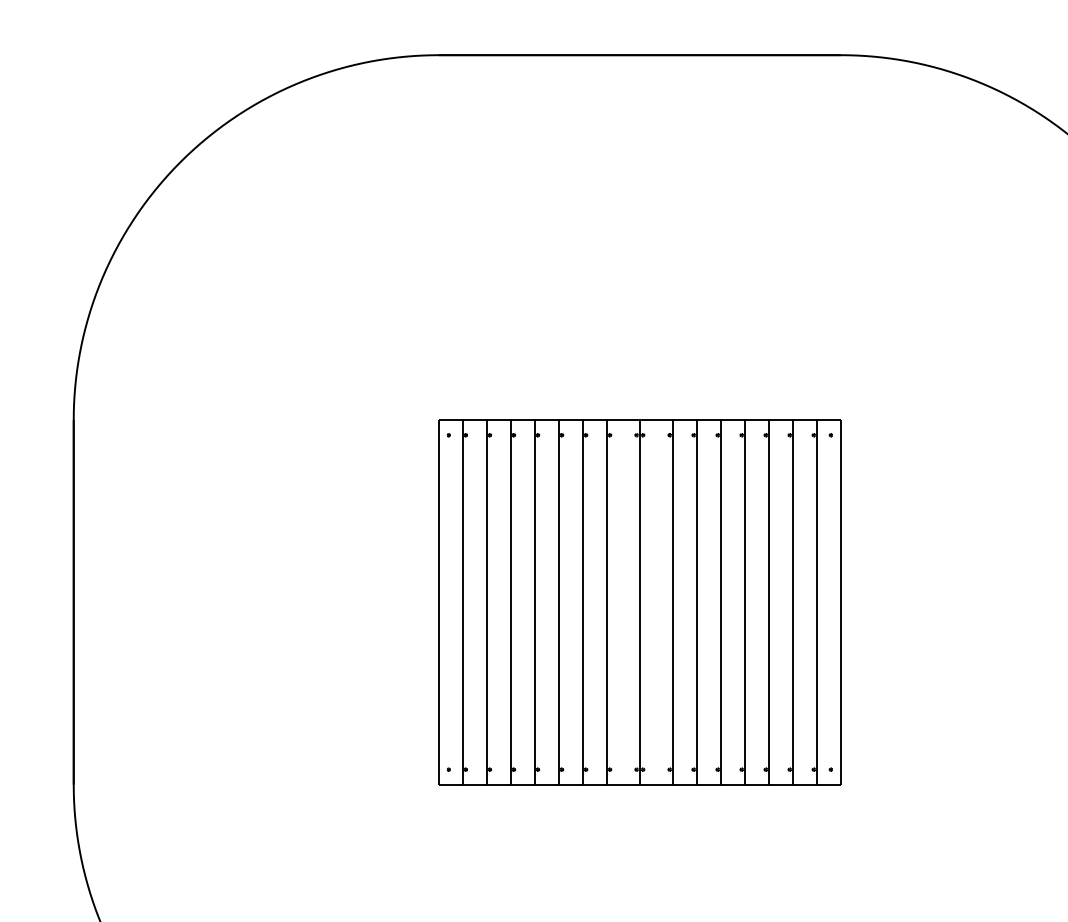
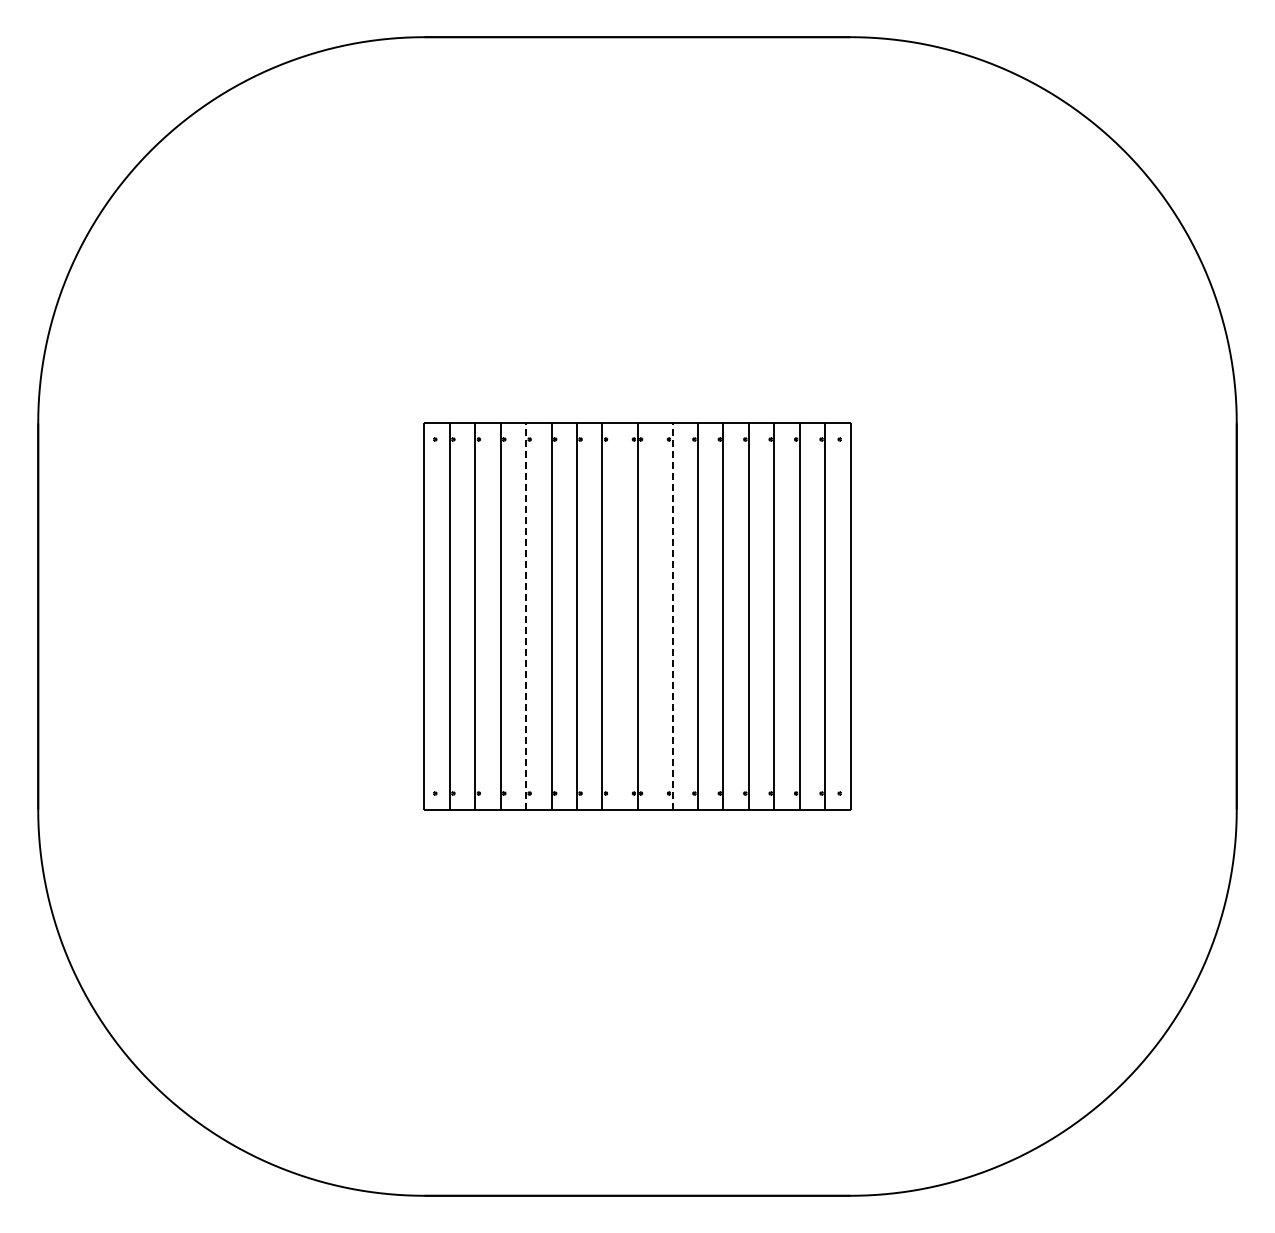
line: (535, 602) -> (526, 616), solid -> dashed
line: (672, 602) -> (672, 616), solid -> dashed

